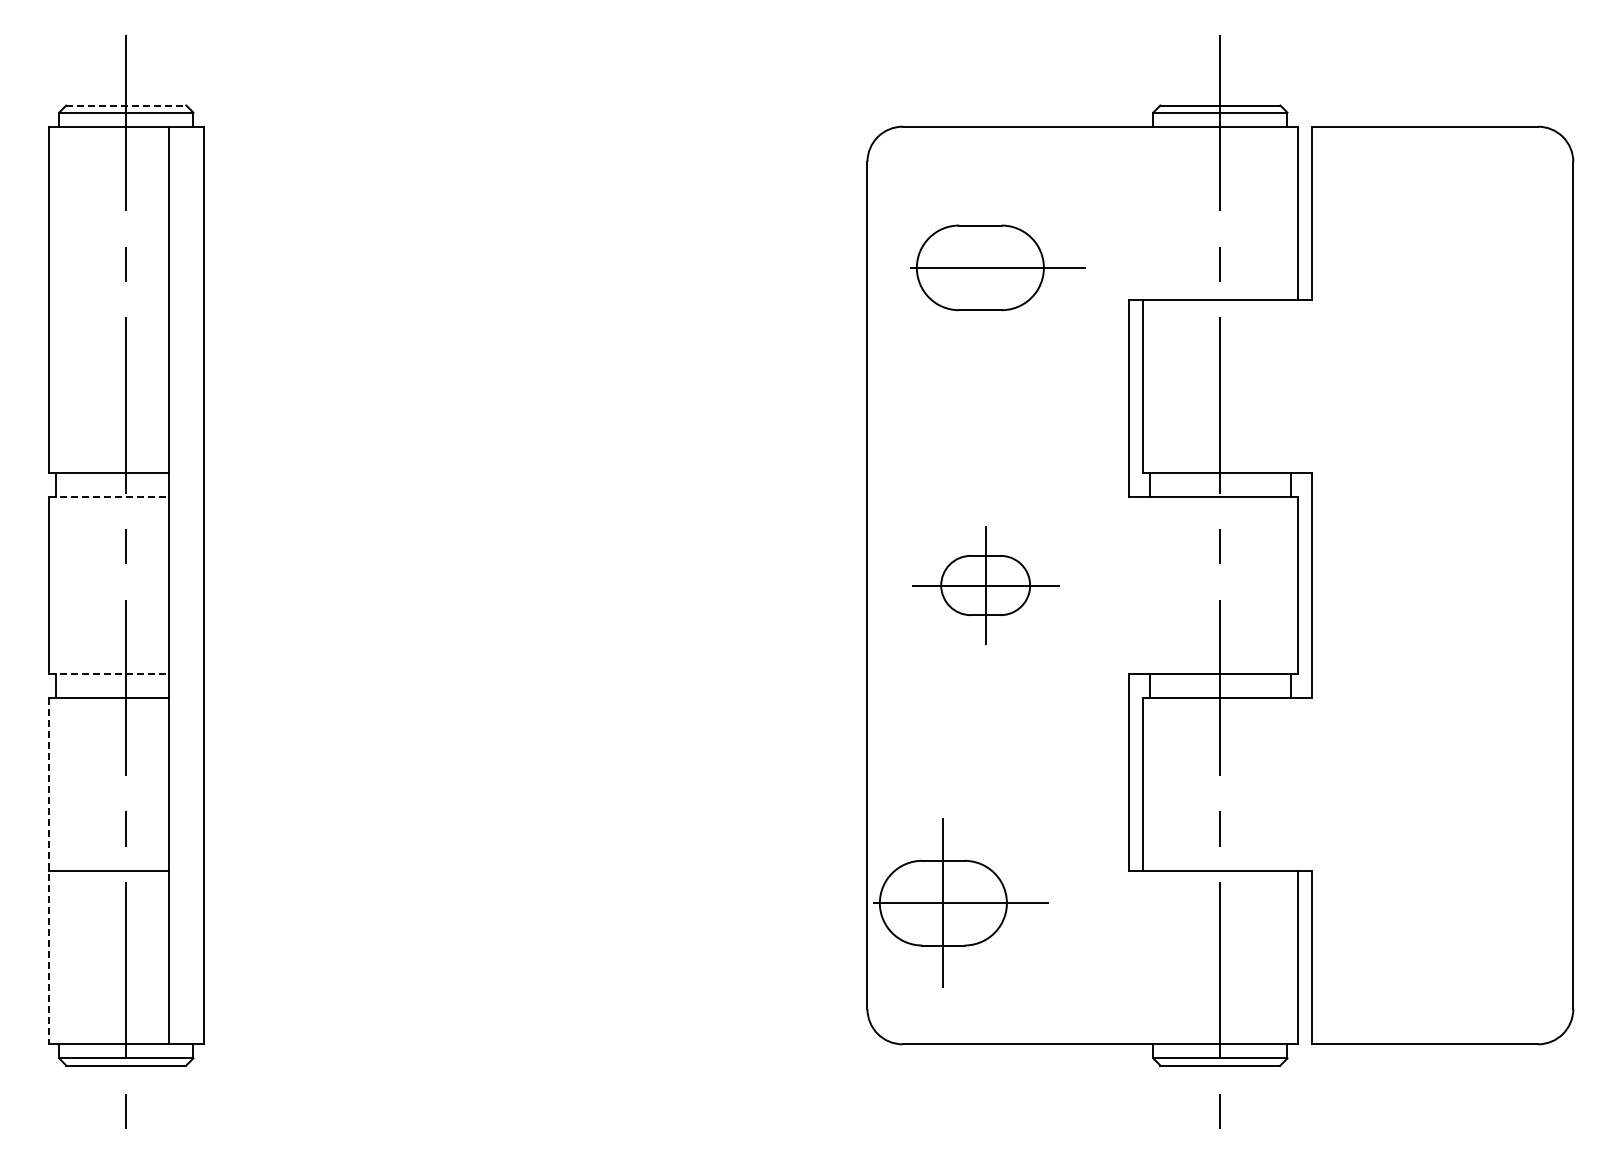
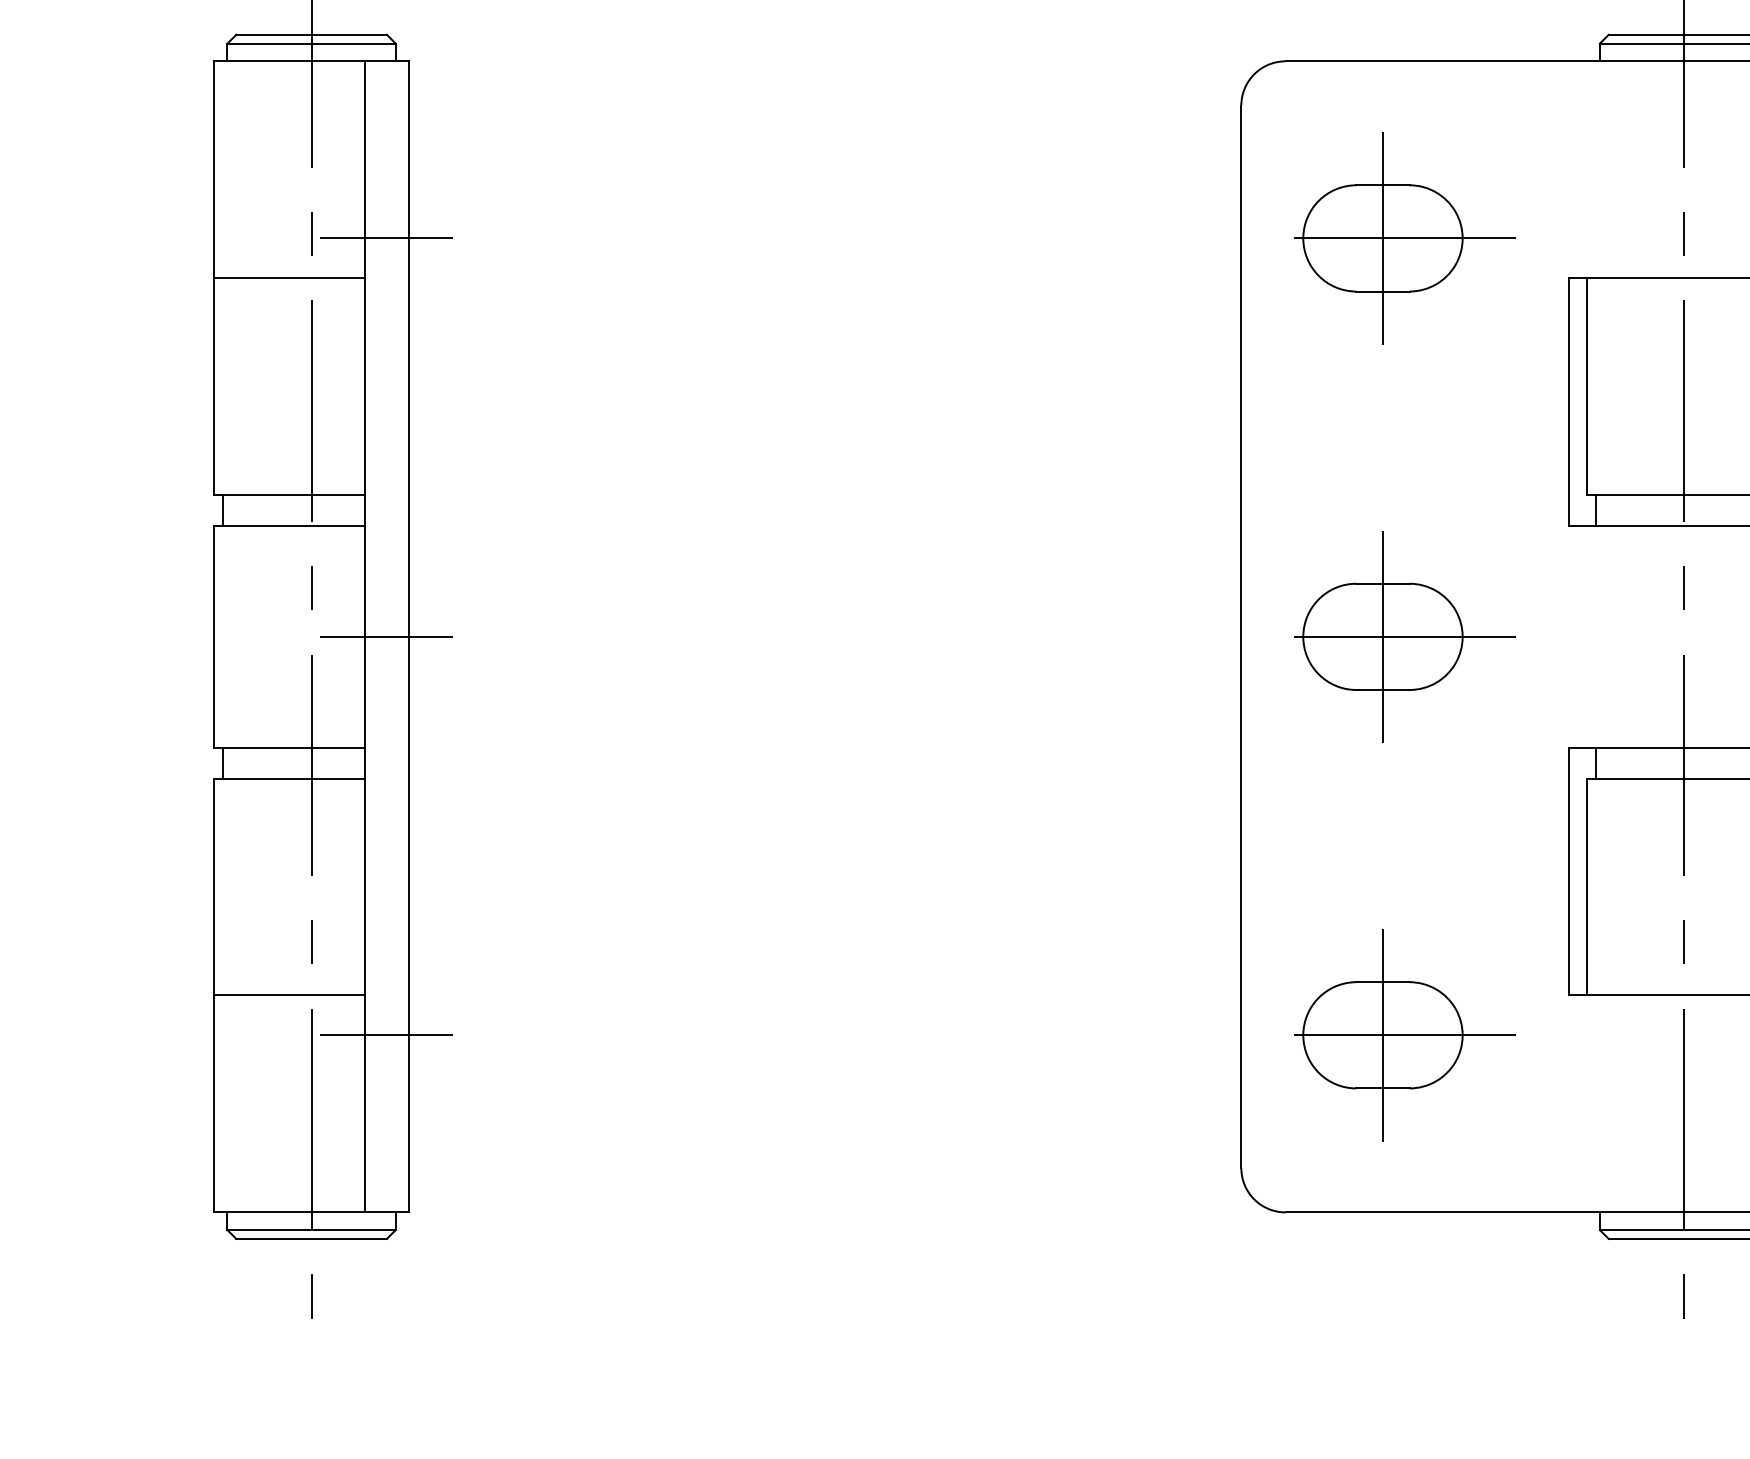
line: (126, 105) -> (311, 34), dashed -> solid
line: (186, 267) -> (387, 237), added
line: (980, 267) -> (1383, 237), added
line: (108, 299) -> (289, 278), added
line: (108, 497) -> (289, 526), dashed -> solid
line: (186, 585) -> (387, 636), added
part: (997, 585) -> (1404, 636), size x1.43
line: (108, 673) -> (289, 747), dashed -> solid
line: (48, 871) -> (214, 995), dashed -> solid
part: (960, 902) -> (1404, 1034), moved
line: (186, 903) -> (387, 1035), added

